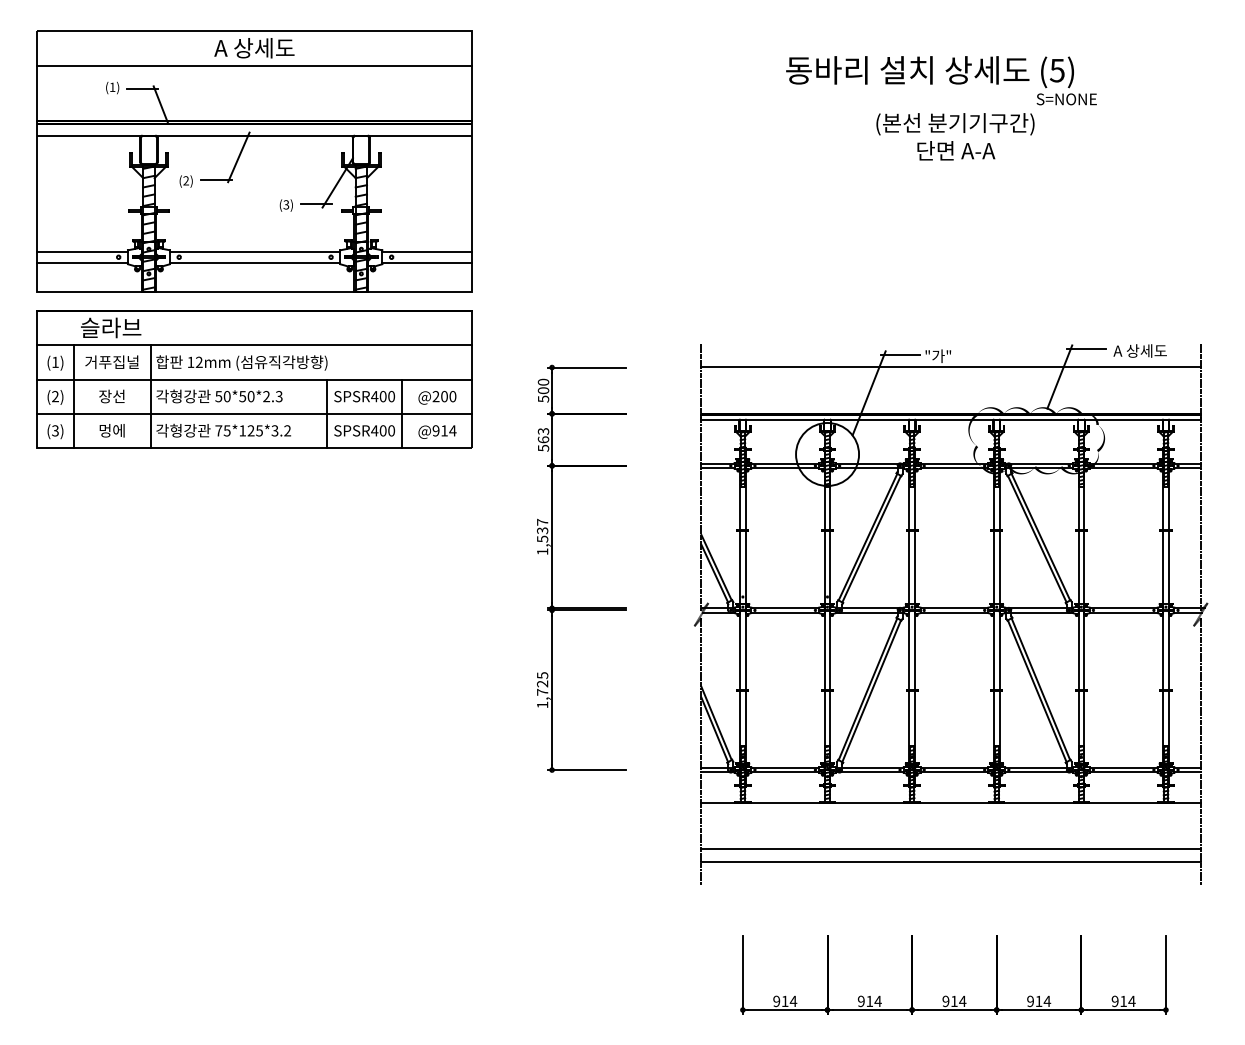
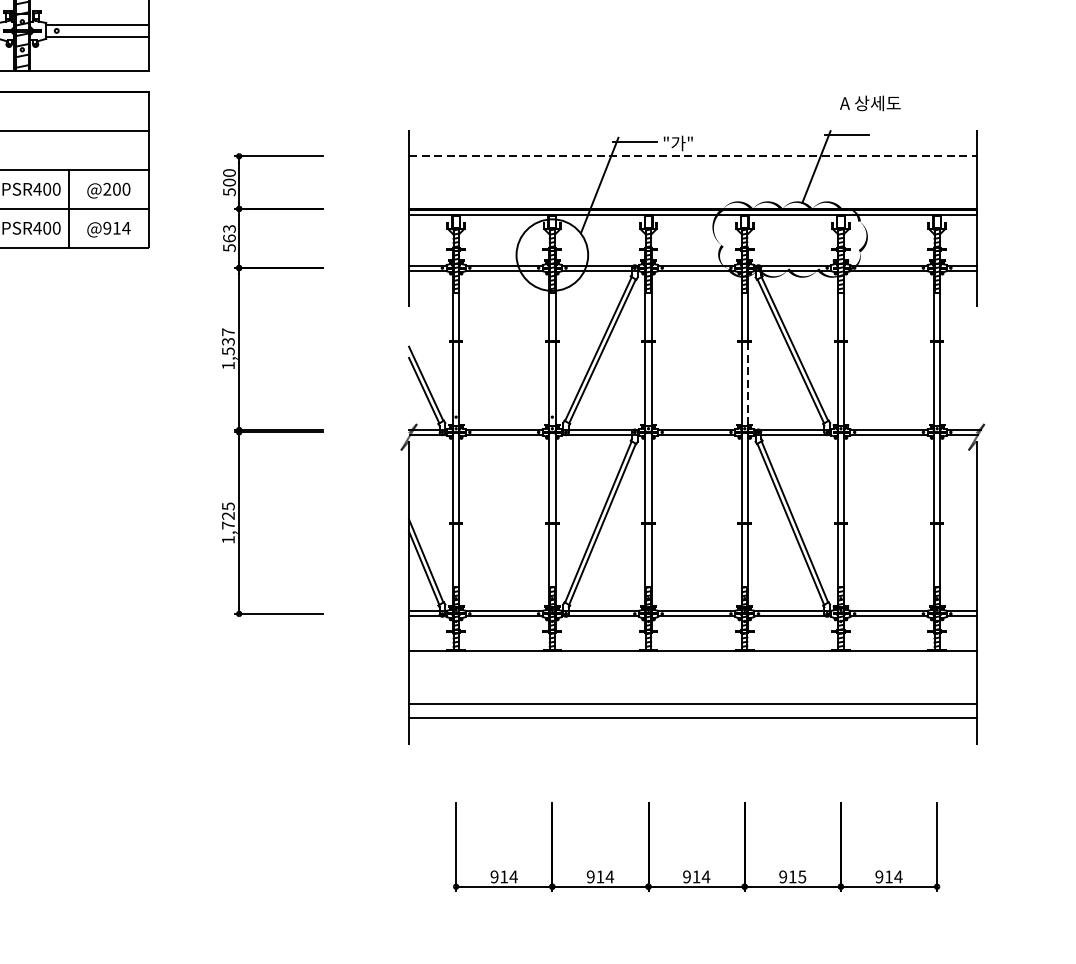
text: (1139, 350) -> (869, 102), moved
line: (951, 367) -> (693, 156), solid -> dashed
line: (999, 567) -> (747, 383), solid -> dashed
text: (1047, 1001) -> (802, 877), 914 -> 915

